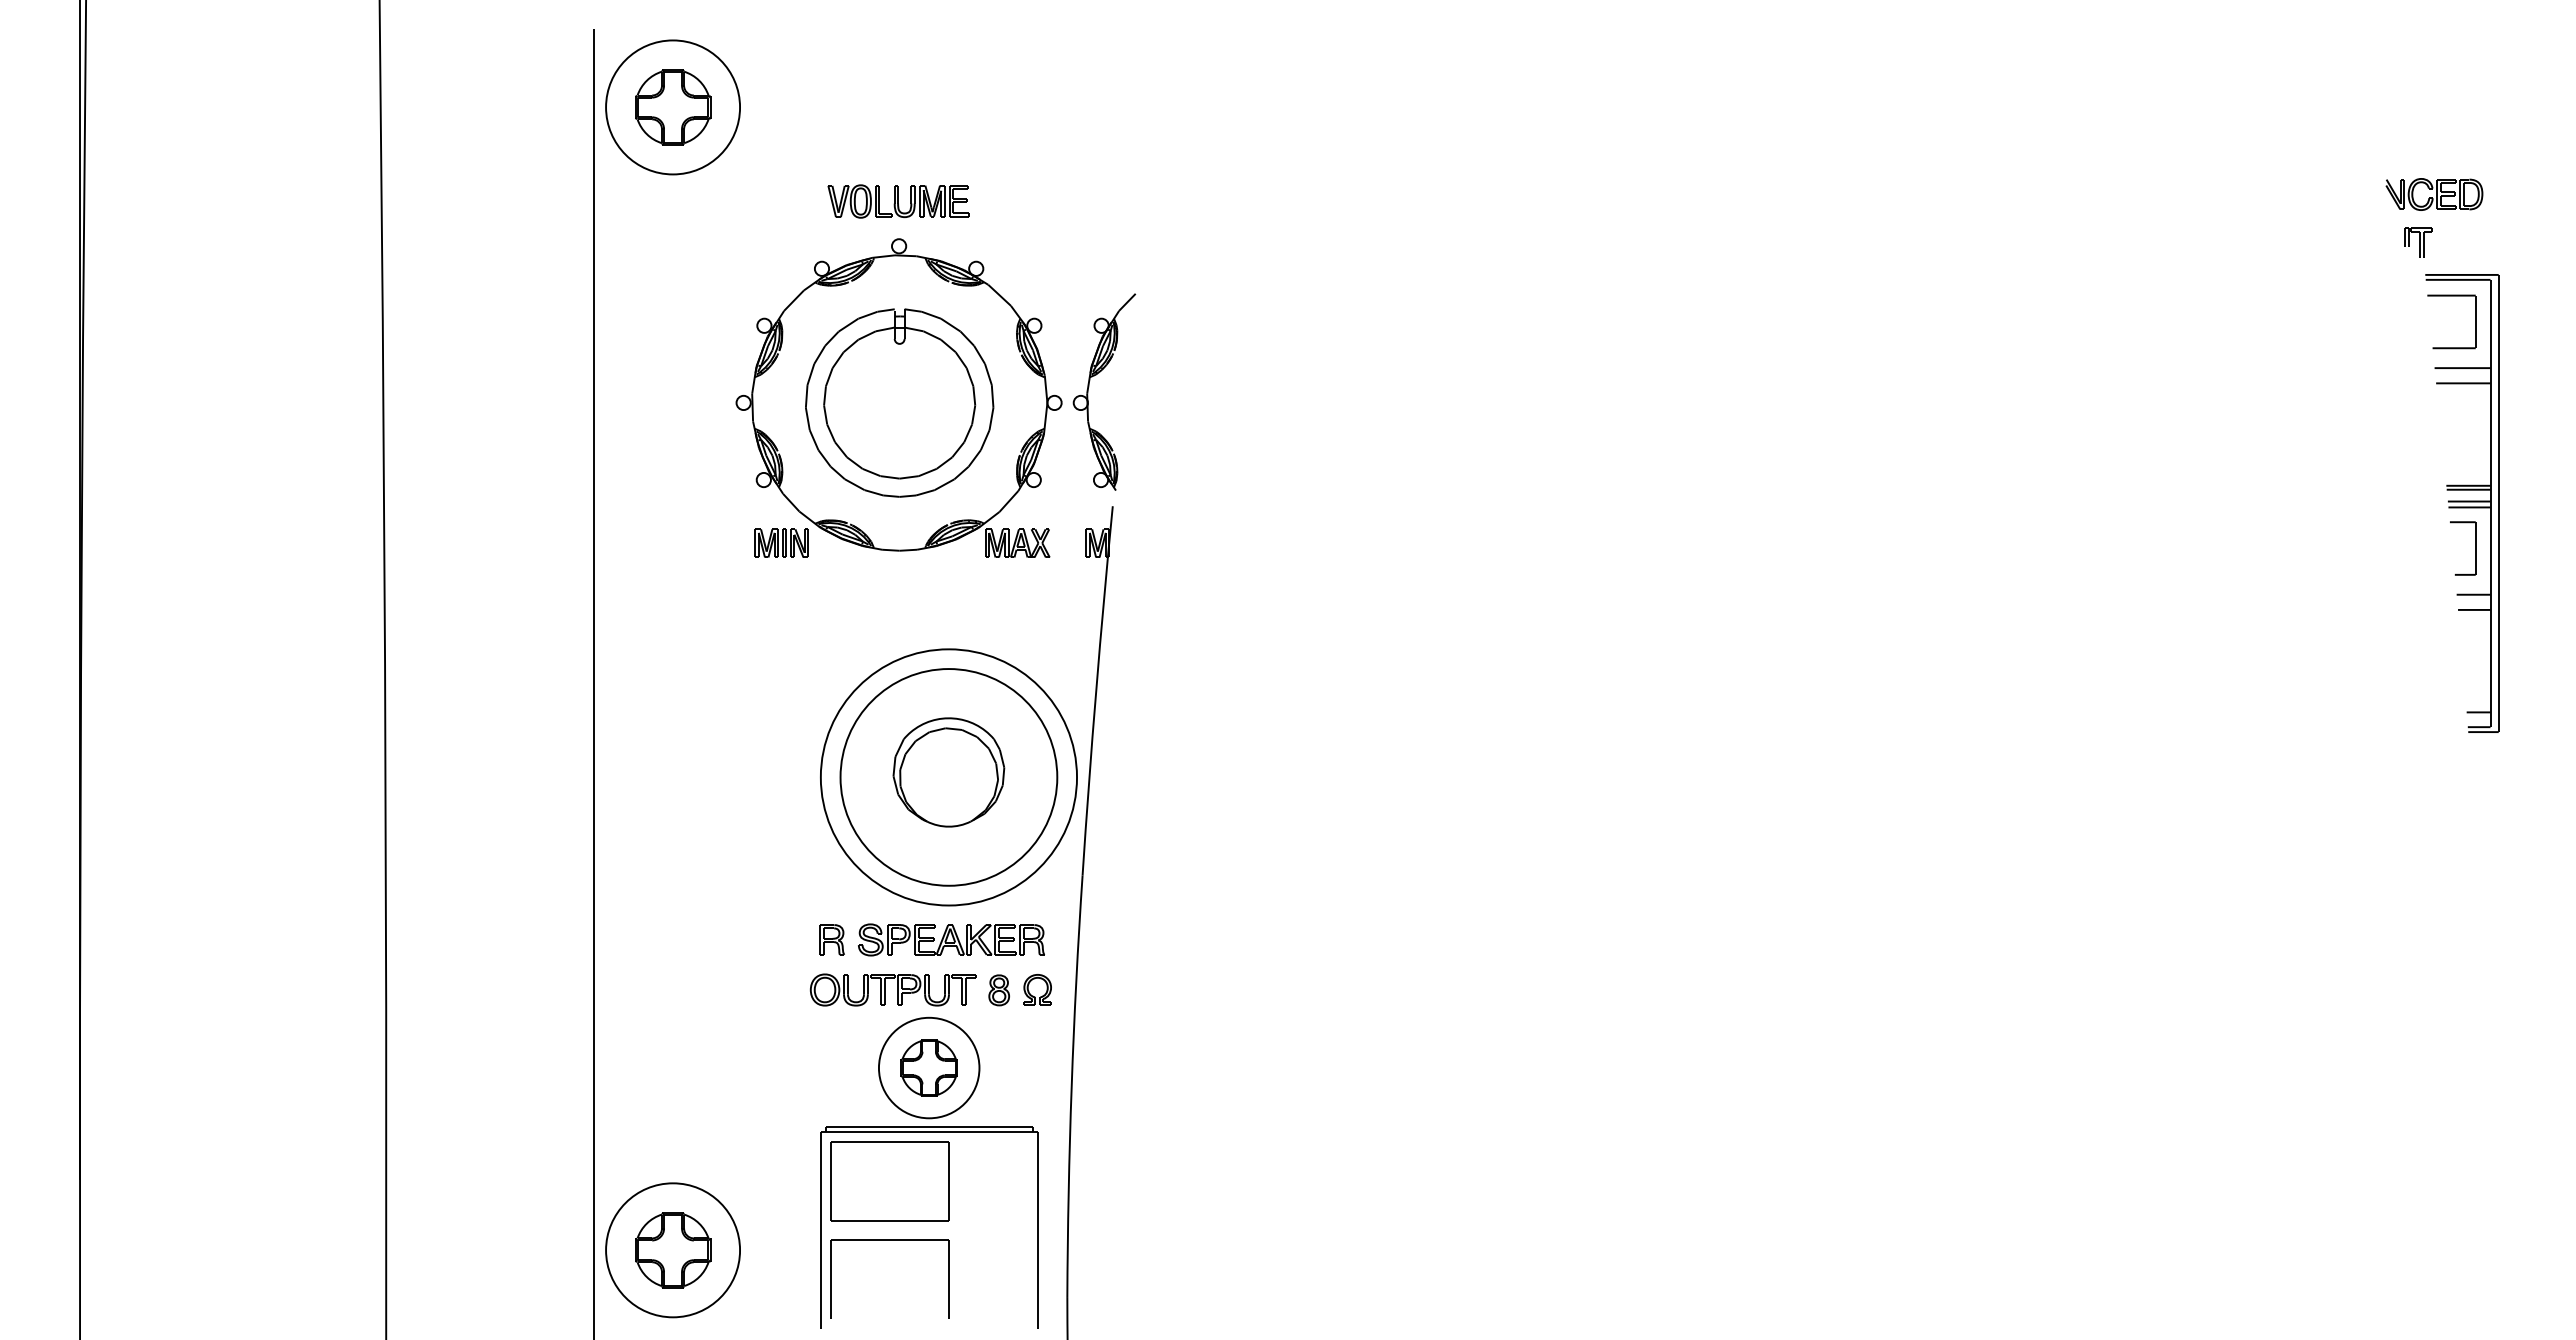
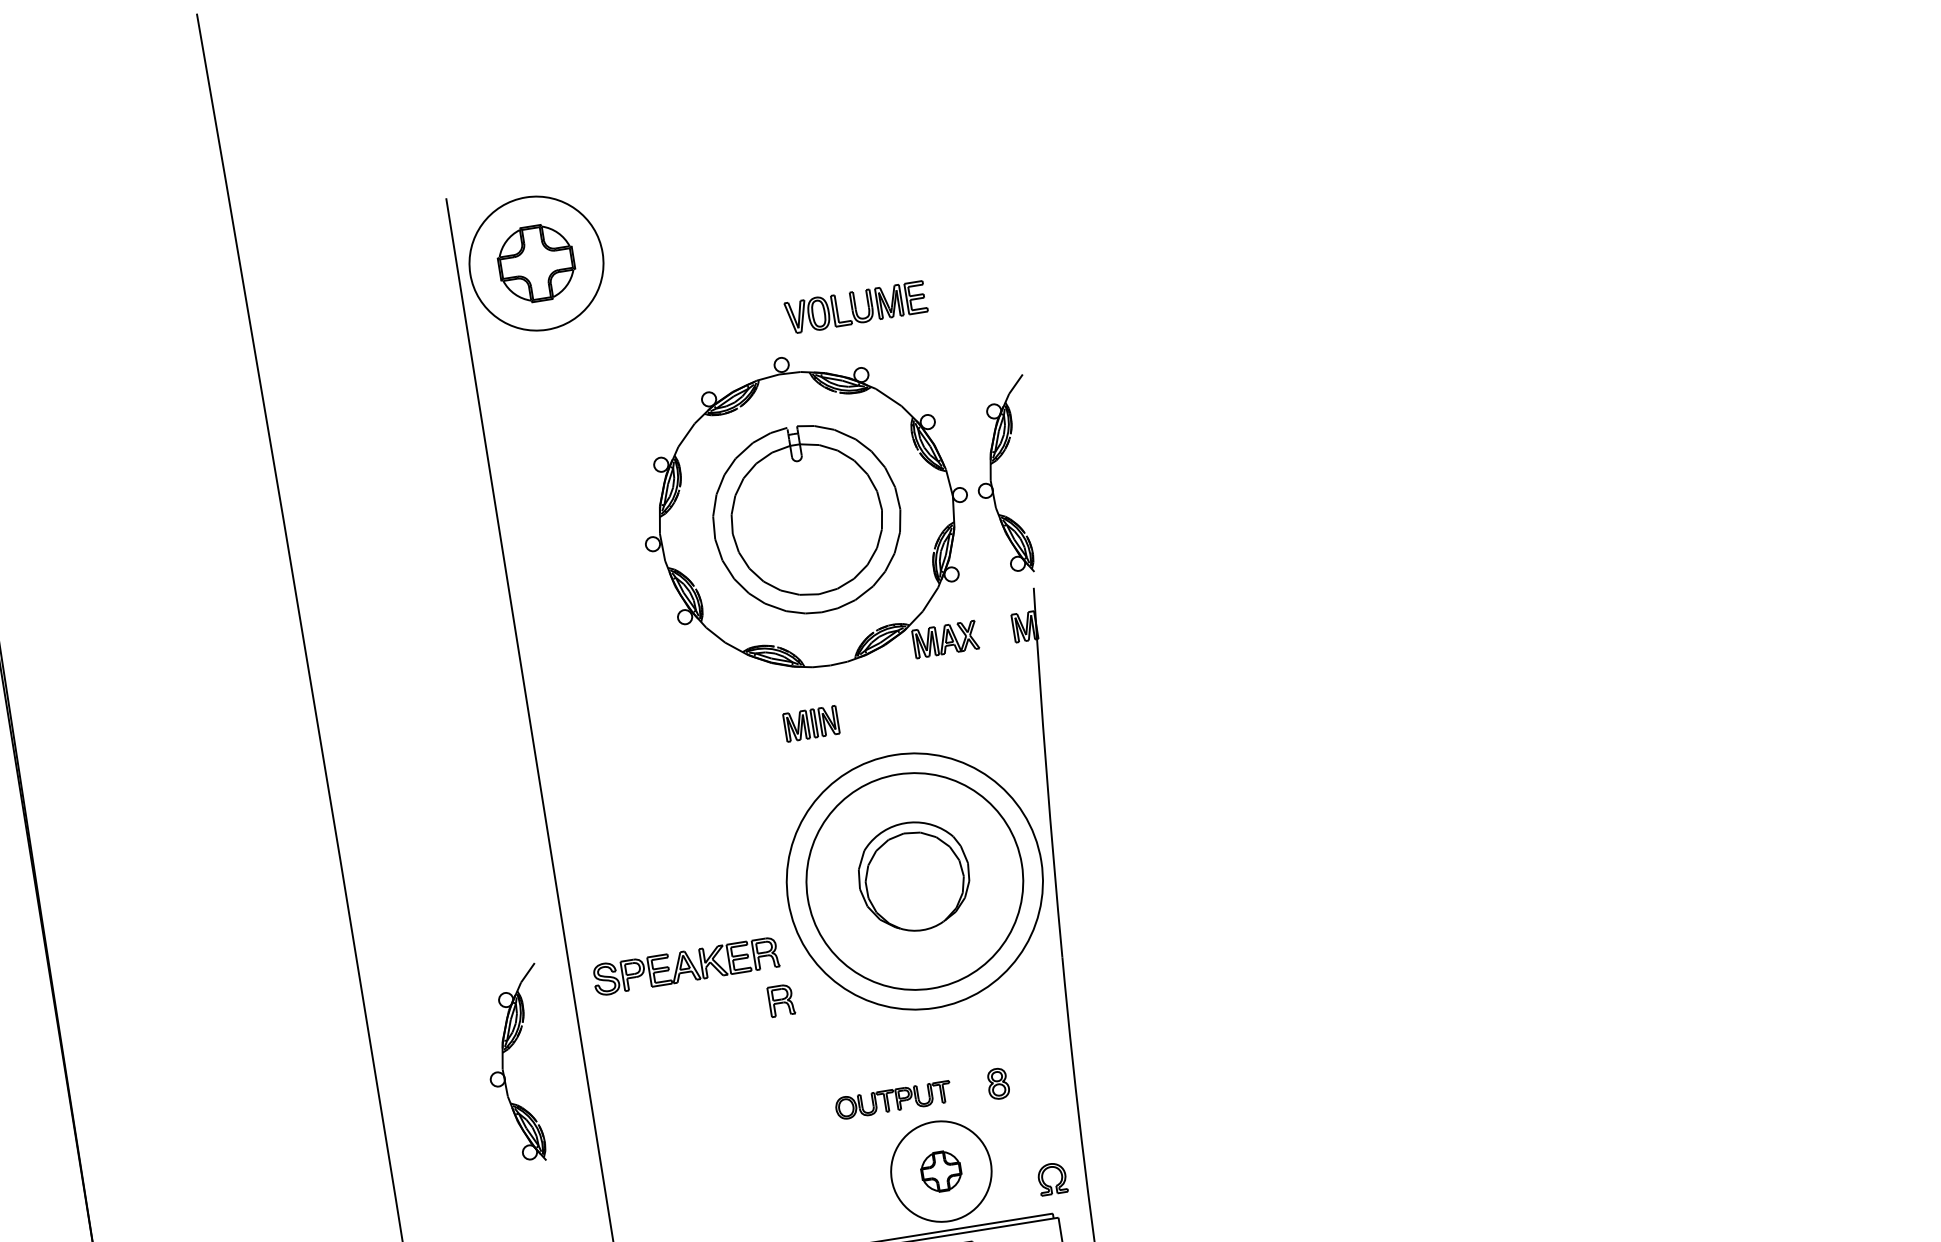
part: (898, 201) -> (855, 307), moved
part: (781, 542) -> (811, 723), moved
part: (514, 891) -> (503, 1062), added
part: (831, 939) -> (780, 1000), moved
part: (951, 939) -> (685, 965), moved
part: (892, 989) -> (892, 1099), size x0.7
part: (1033, 995) -> (1049, 1185), moved
part: (928, 1067) -> (940, 1171), size x0.7

